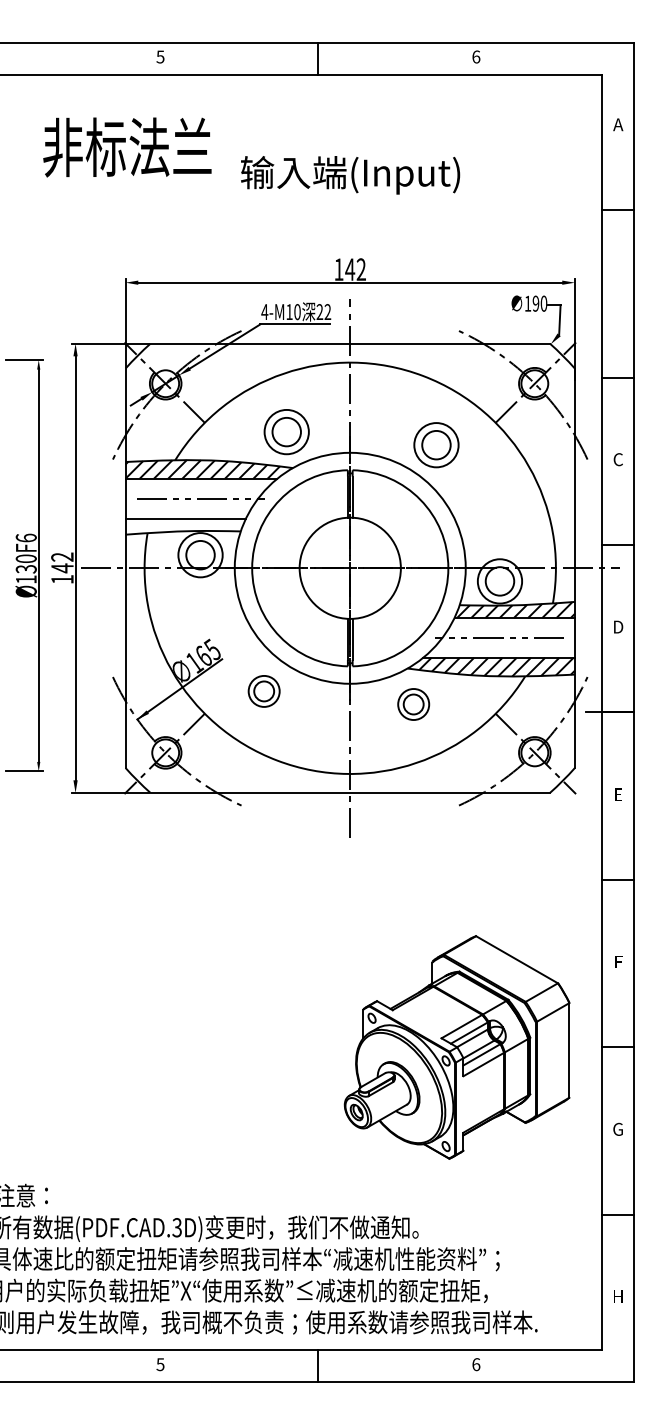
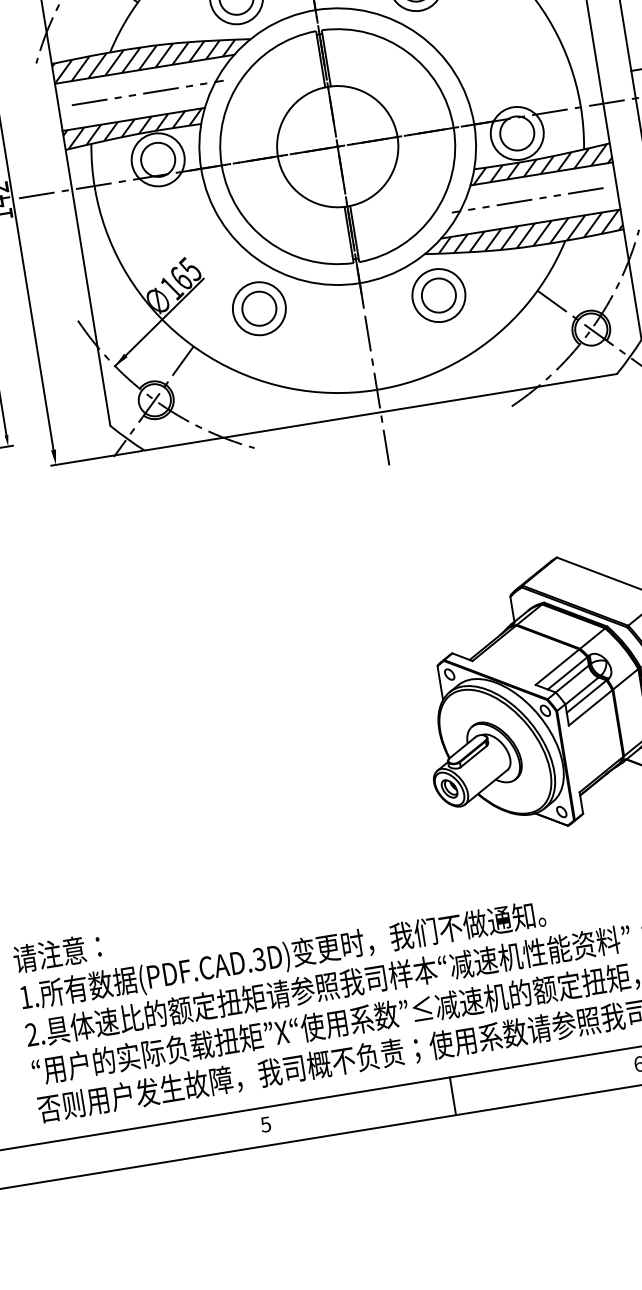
hatch: (184, 526) -> (133, 128), added
part: (264, 691) -> (259, 308), size x1.43
part: (413, 704) -> (438, 295), size x1.43

